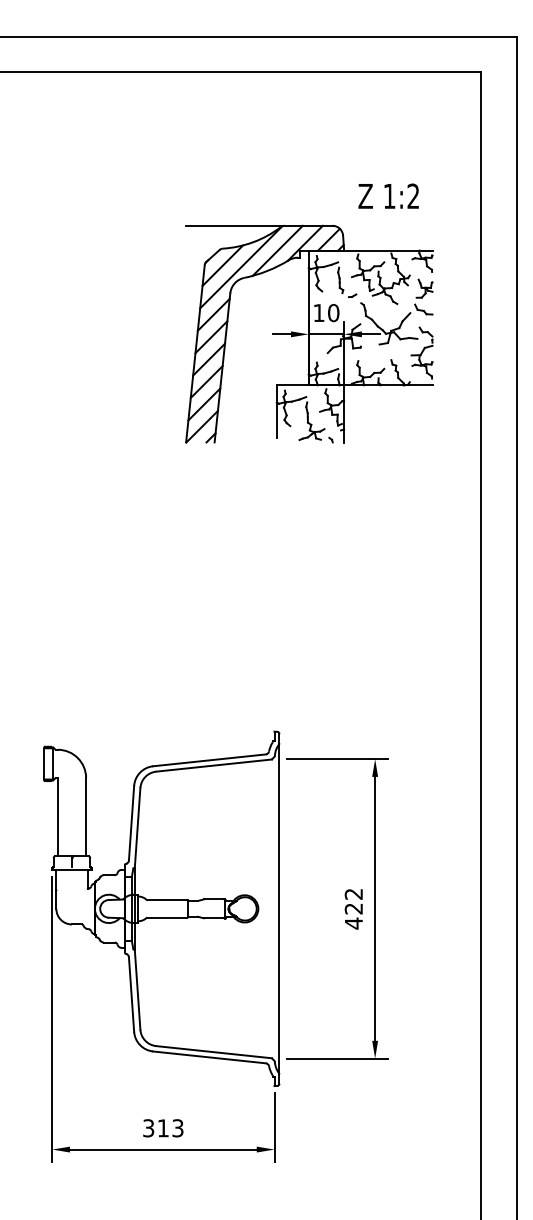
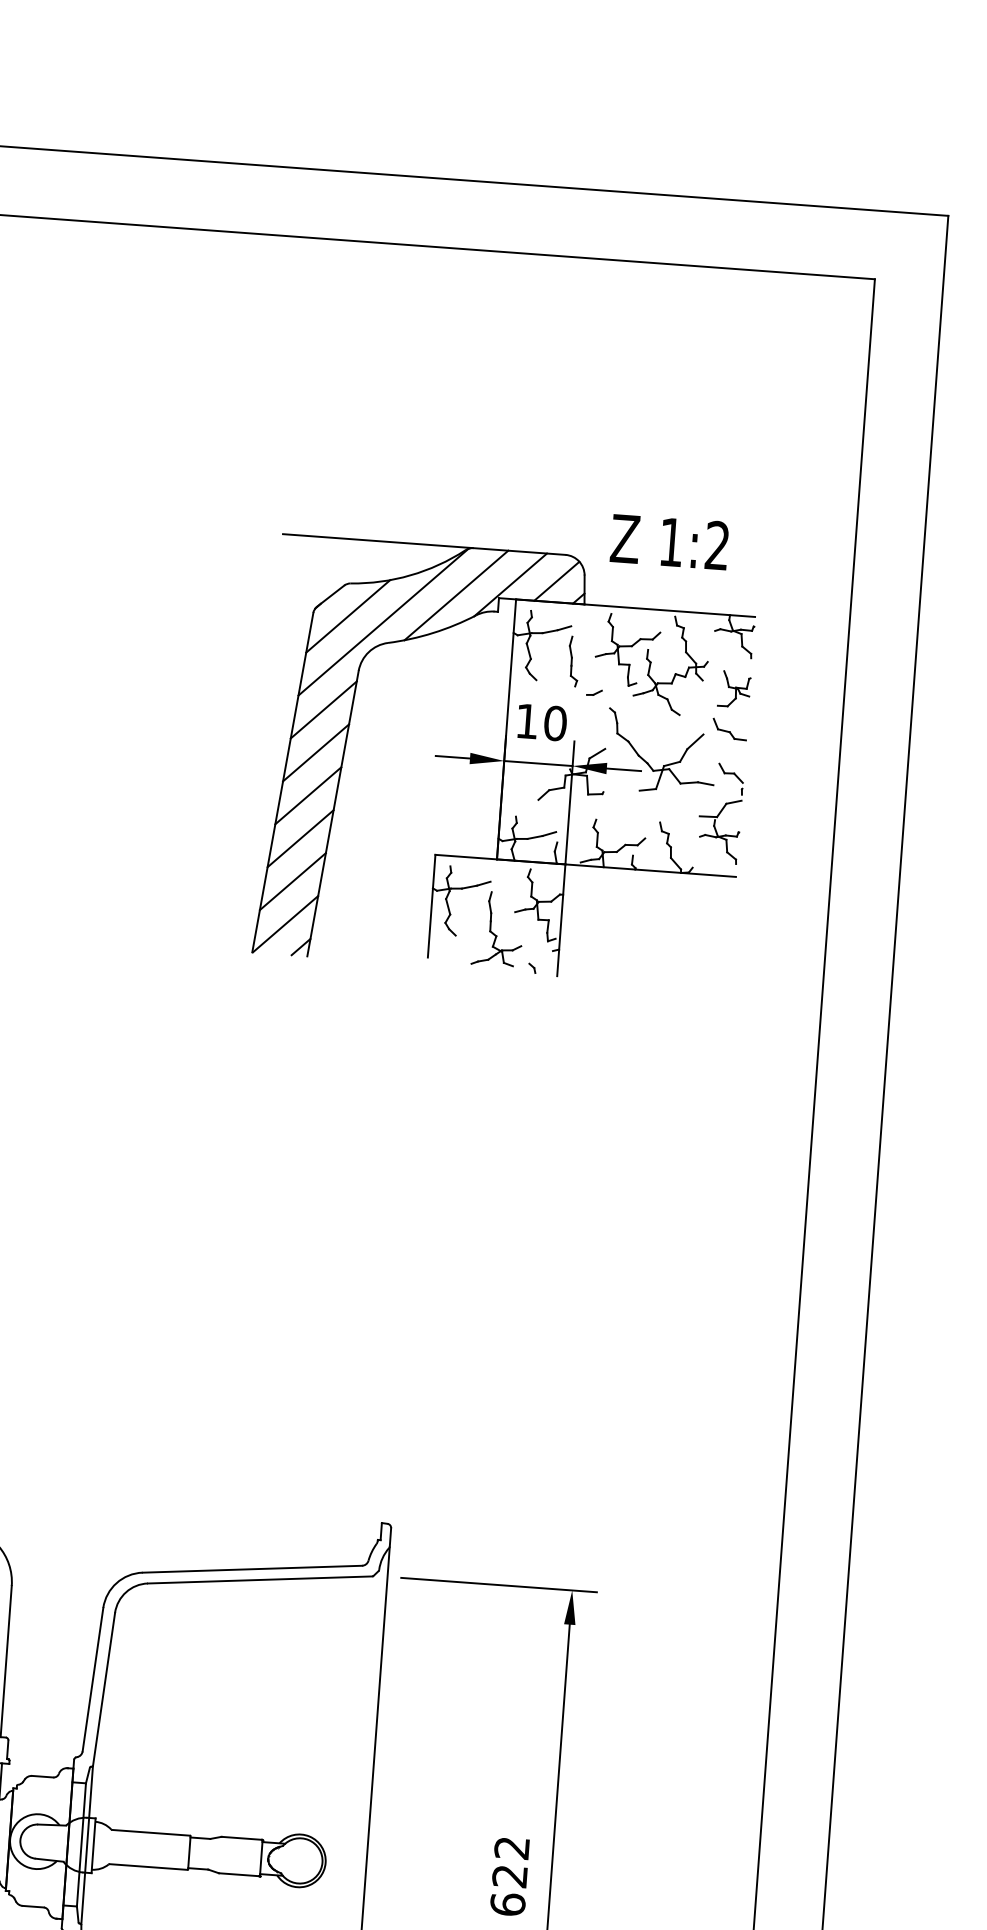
text: (388, 195) -> (669, 540), moved
text: (353, 923) -> (507, 1904), 422 -> 622

